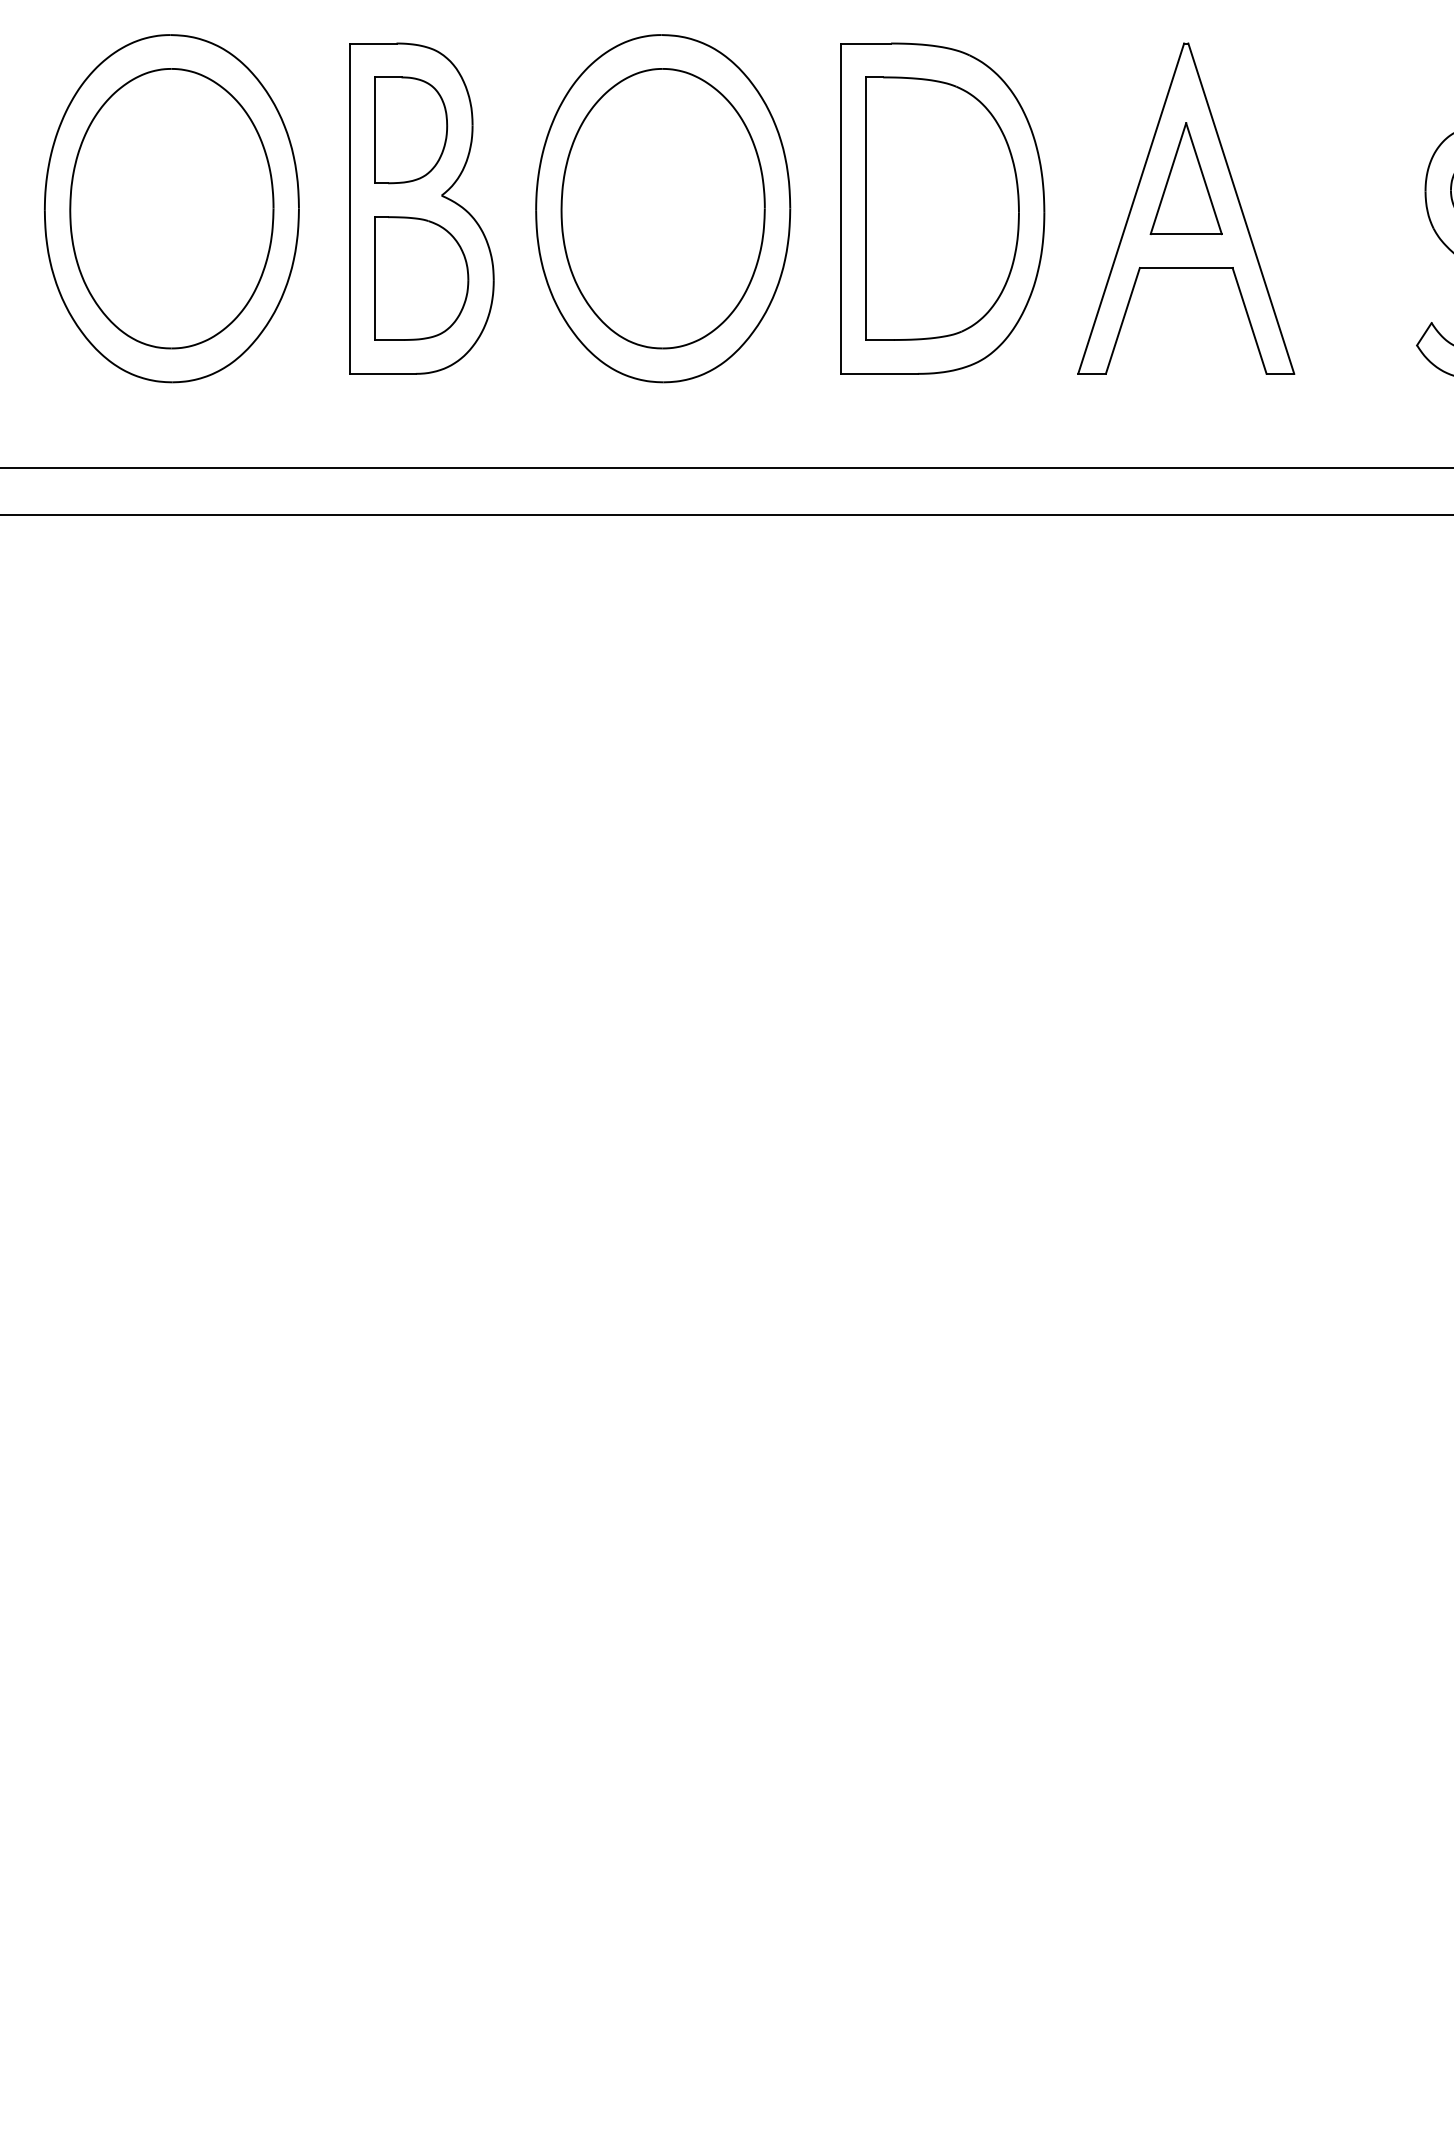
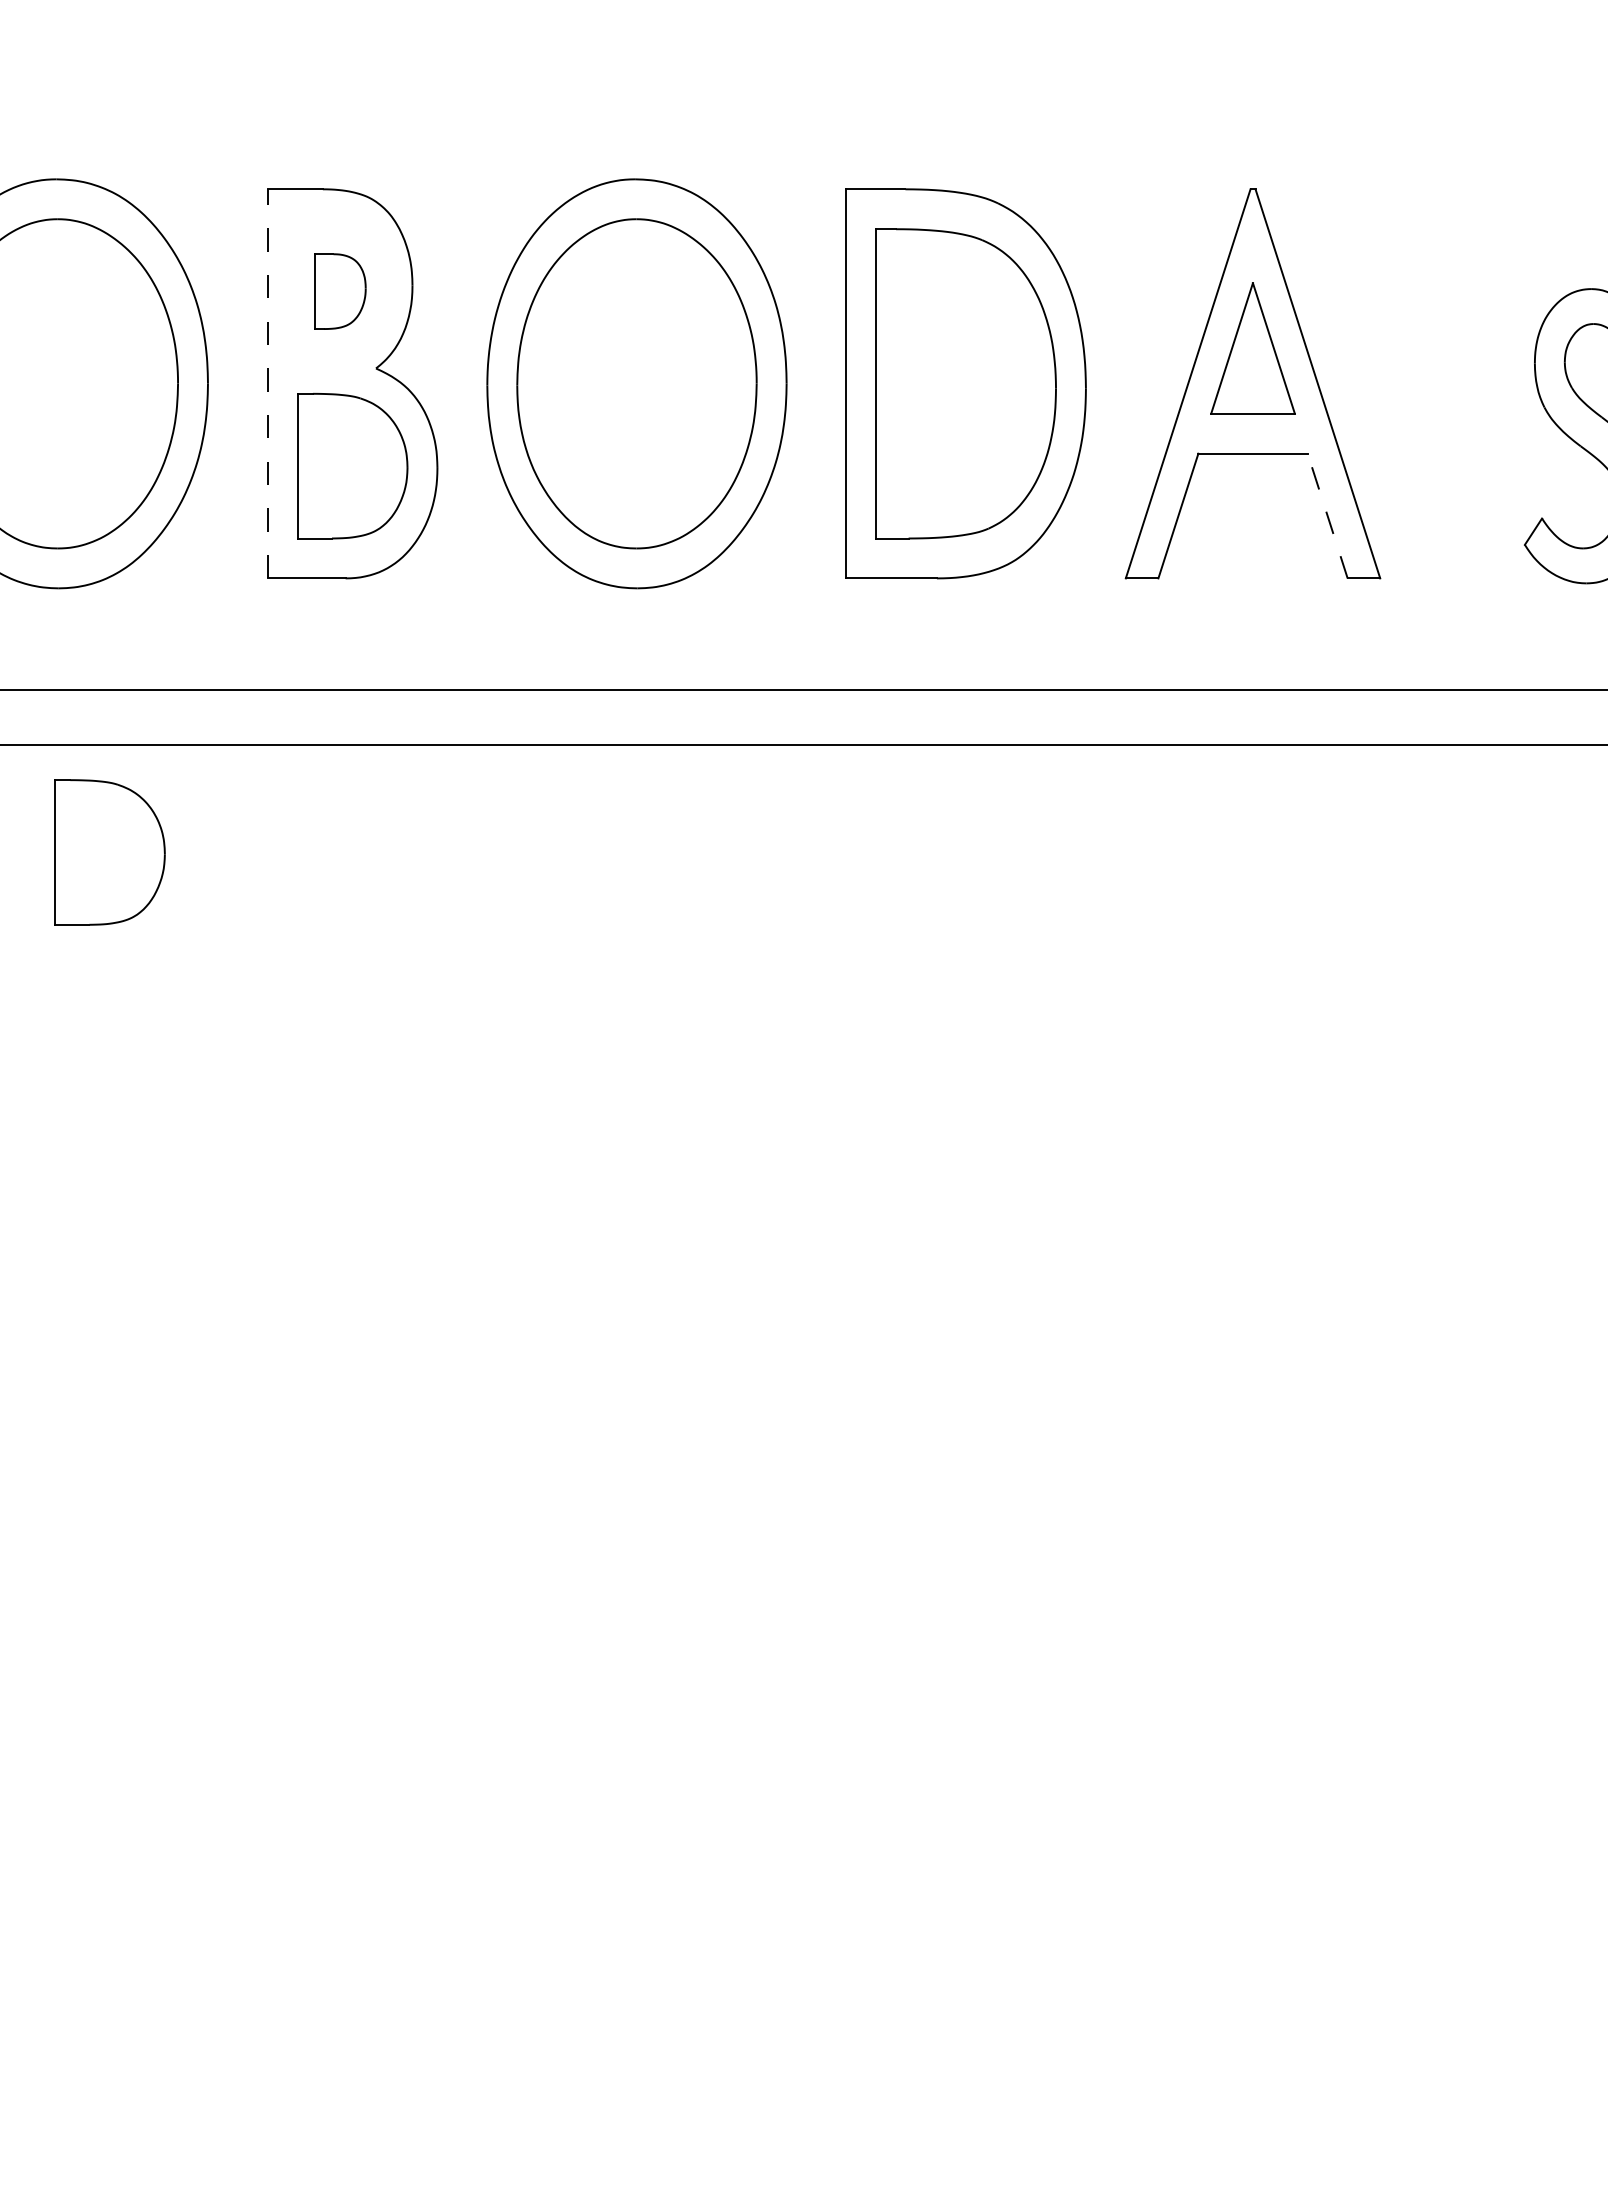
part: (411, 130) -> (340, 291), size x0.6
line: (349, 208) -> (267, 383), solid -> dashed
line: (1249, 320) -> (1327, 515), solid -> dashed
part: (215, 606) -> (109, 852), added

